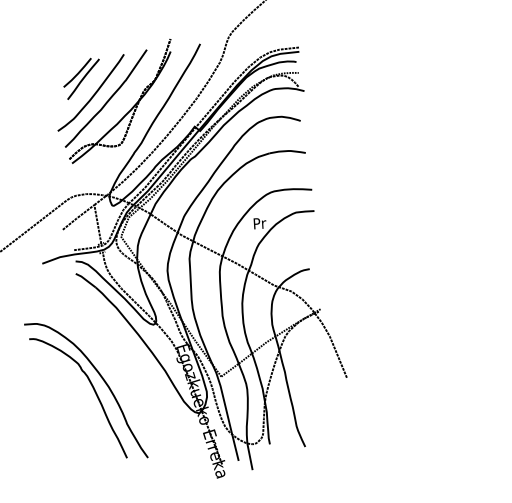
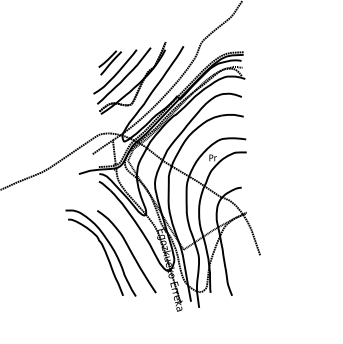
curve: (131, 381) -> (128, 249), added

